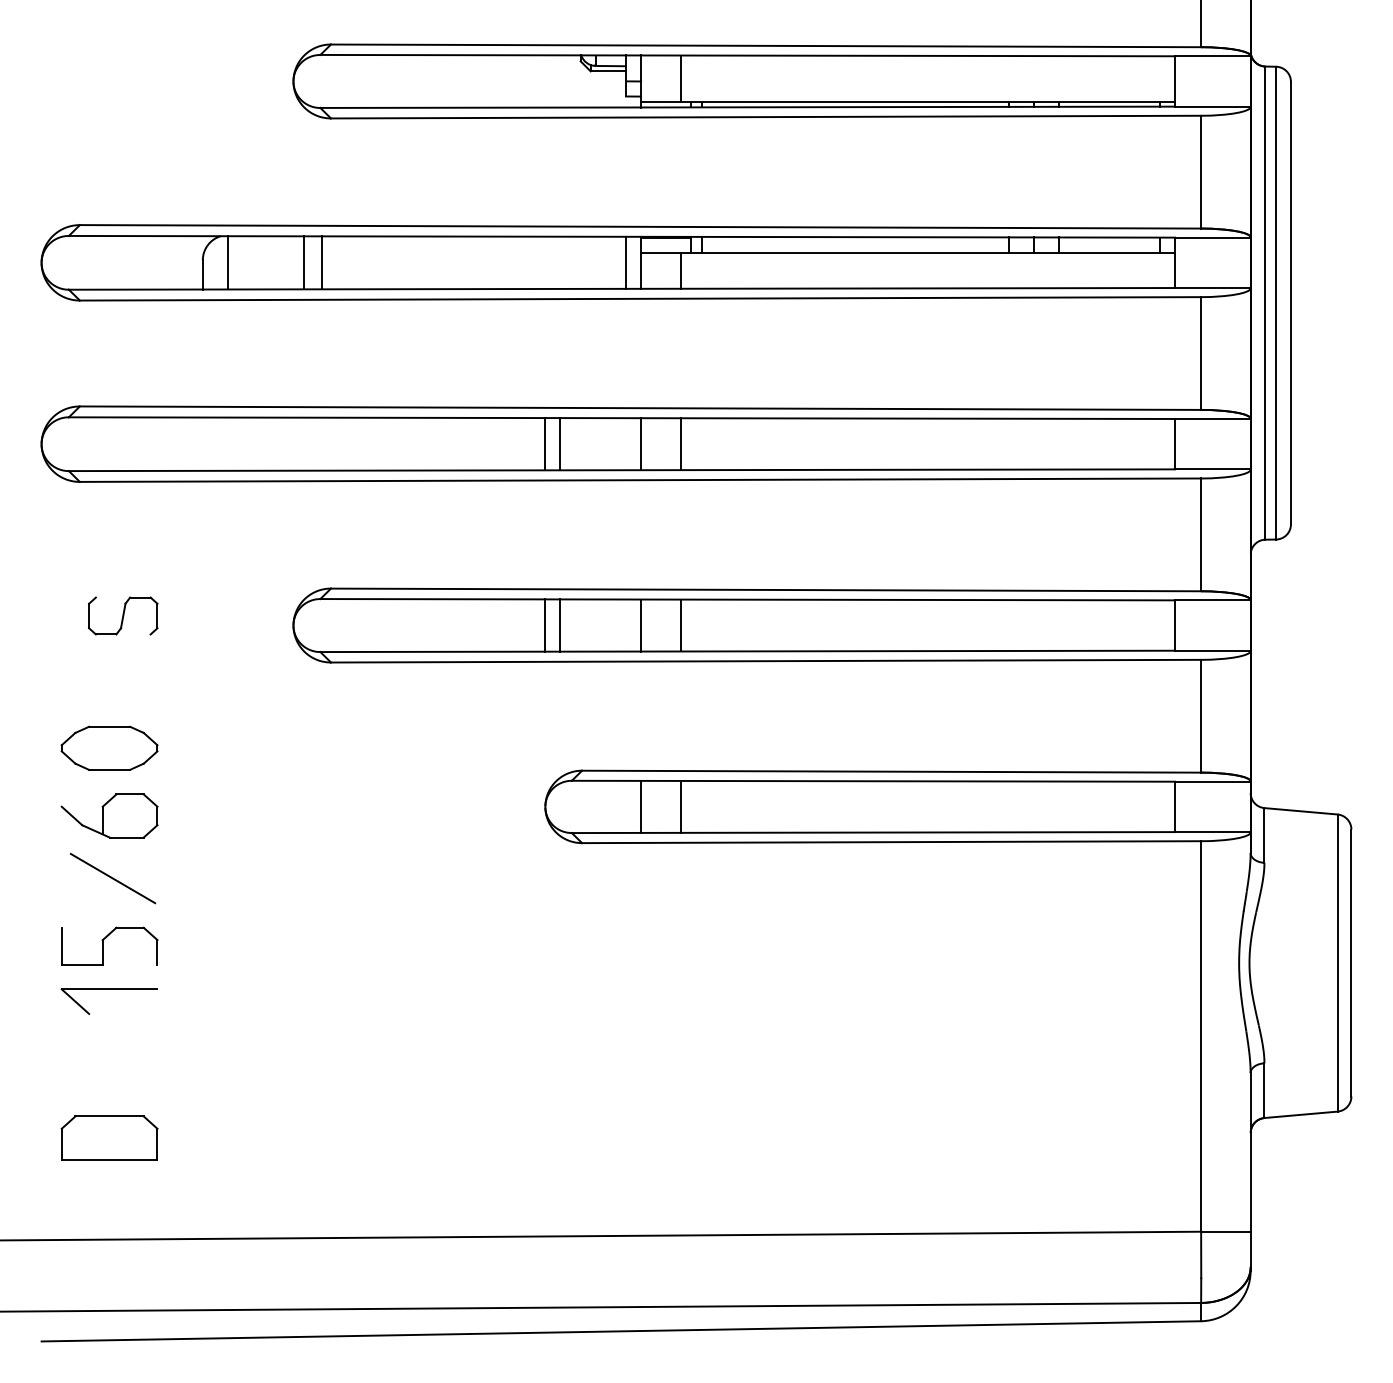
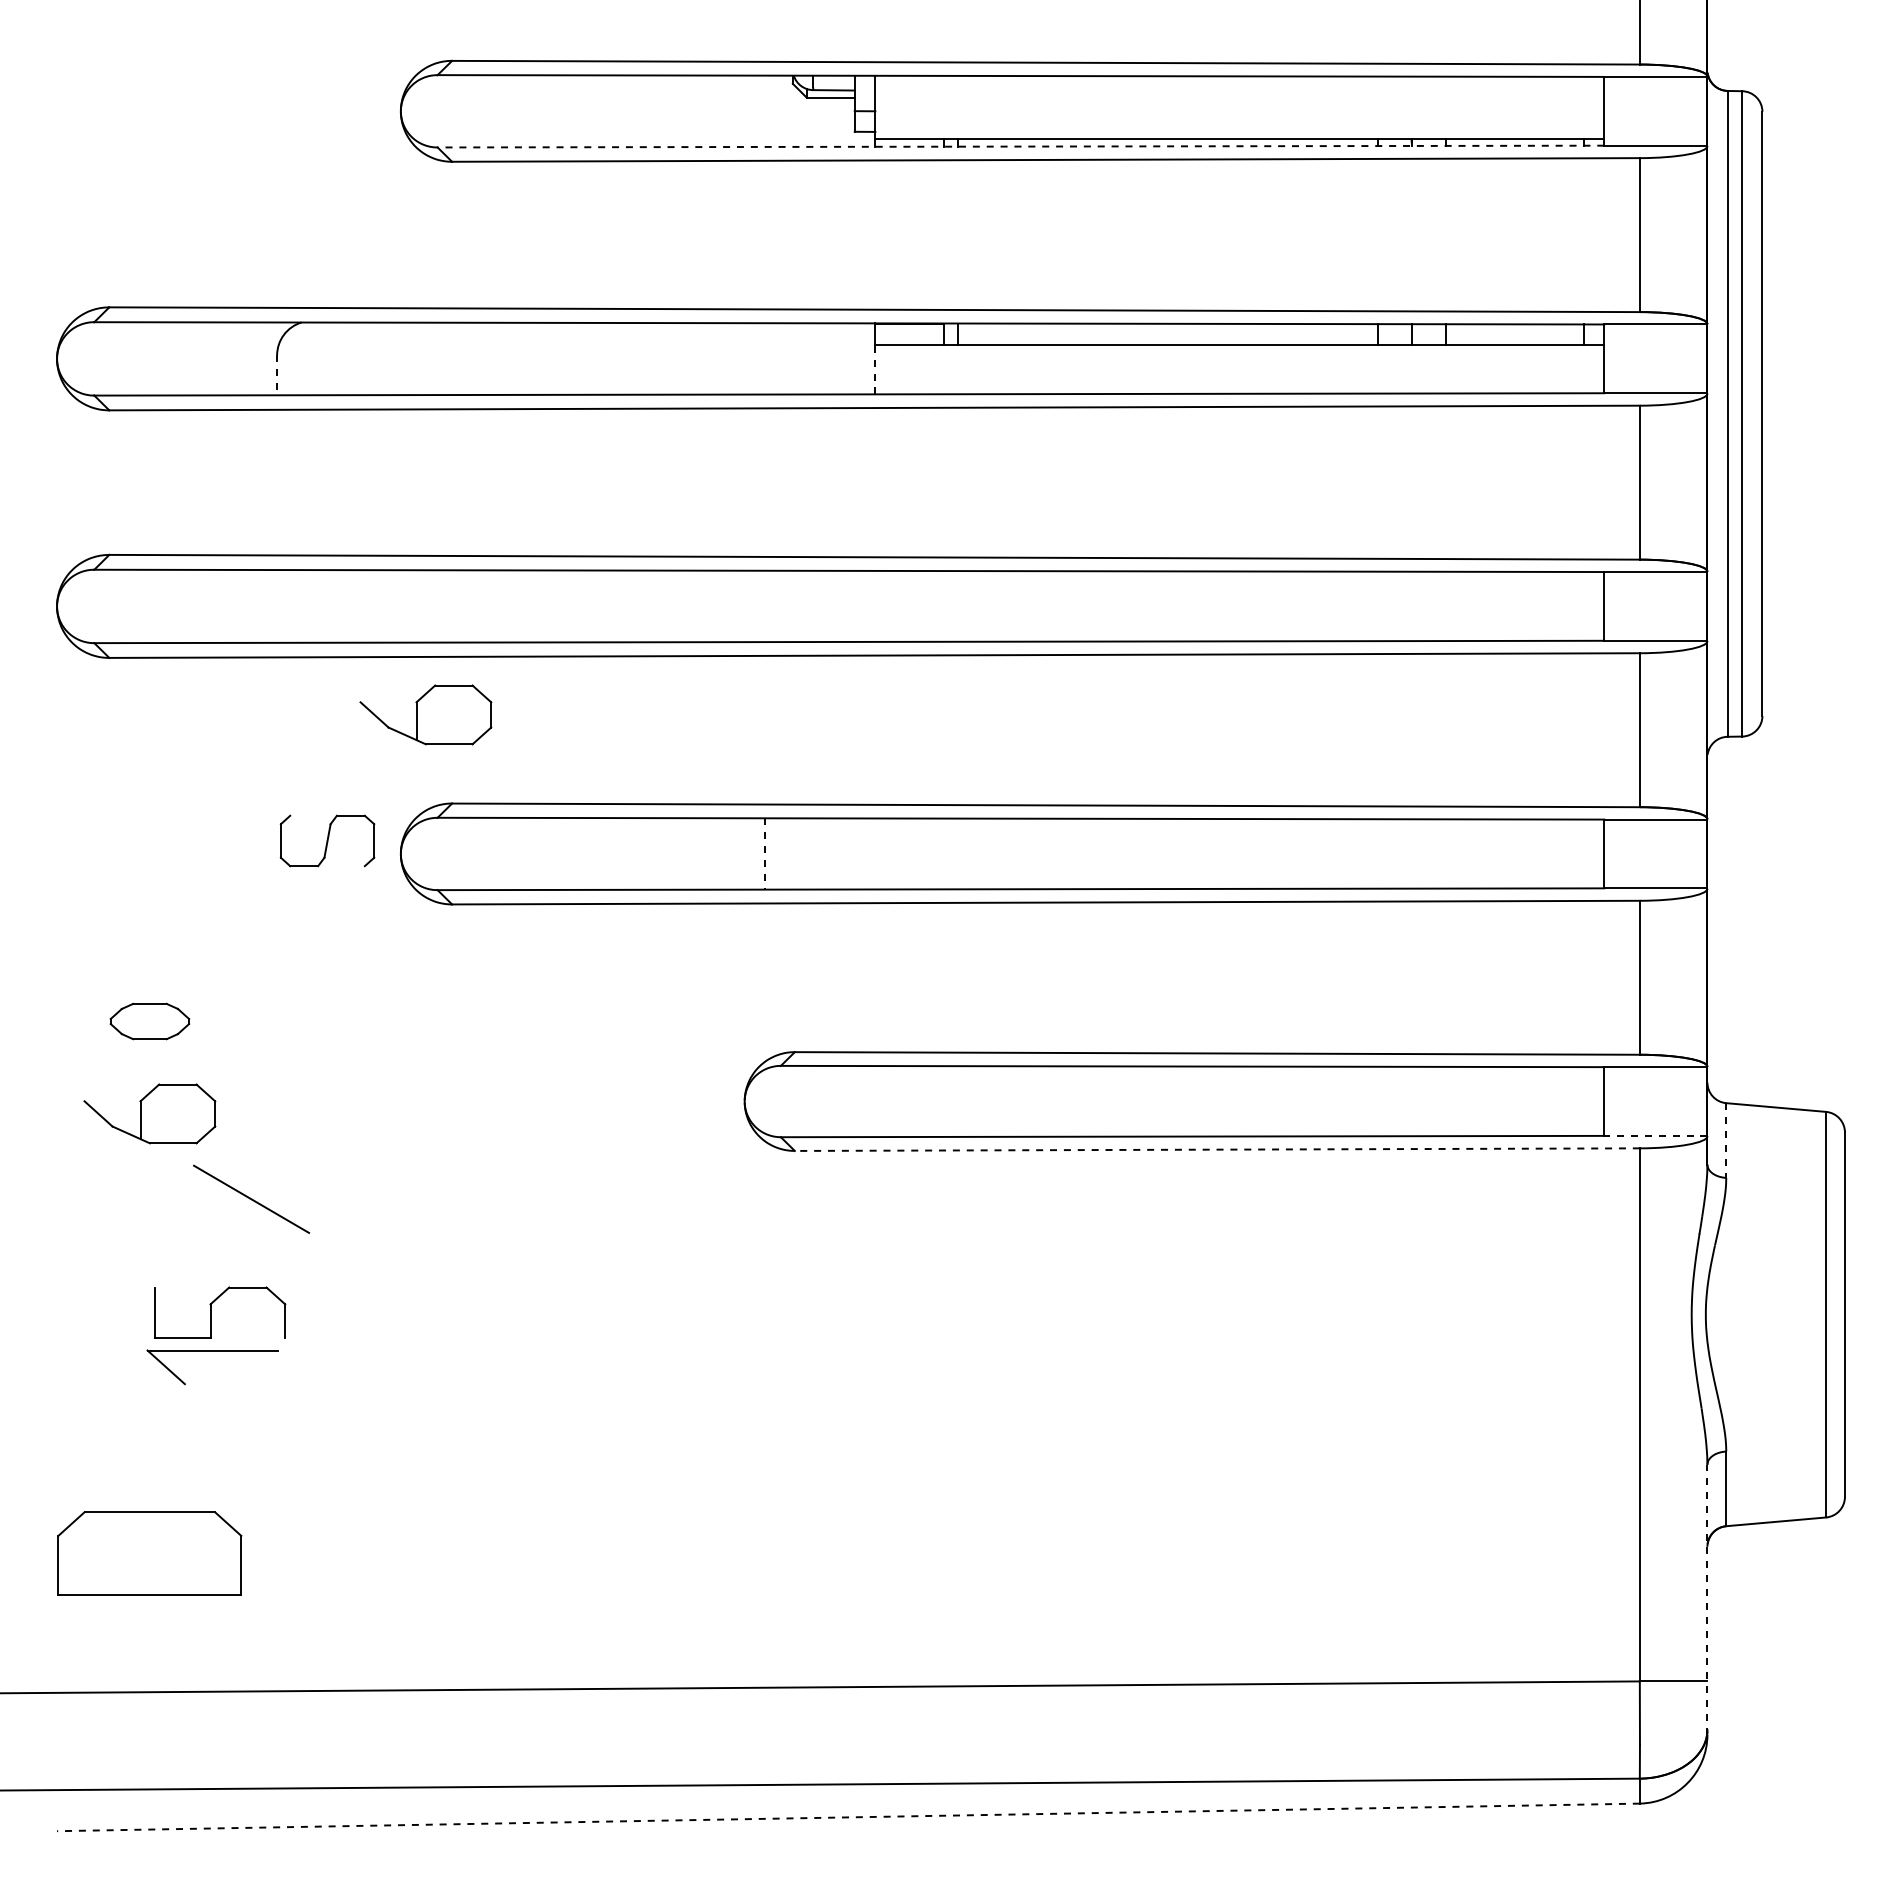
line: (680, 77) -> (929, 106), removed
line: (747, 107) -> (1020, 146), solid -> dashed
line: (228, 262) -> (311, 358), removed
line: (303, 262) -> (414, 358), removed
line: (321, 262) -> (439, 358), removed
line: (625, 262) -> (854, 358), removed
line: (641, 270) -> (875, 369), solid -> dashed
line: (680, 270) -> (929, 369), removed
line: (203, 275) -> (277, 375), solid -> dashed
line: (641, 443) -> (875, 605), removed
line: (545, 444) -> (744, 606), removed
line: (560, 444) -> (765, 606), removed
line: (680, 444) -> (929, 606), removed
part: (311, 523) -> (425, 714), added
part: (123, 615) -> (327, 840), moved
line: (545, 625) -> (744, 853), removed
line: (560, 625) -> (765, 854), solid -> dashed
line: (641, 625) -> (875, 853), removed
line: (680, 625) -> (929, 853), removed
part: (109, 748) -> (149, 1021), size x0.6
line: (641, 806) -> (875, 1101), removed
line: (680, 806) -> (929, 1101), removed
line: (1212, 831) -> (1655, 1135), solid -> dashed
line: (1264, 836) -> (1726, 1141), solid -> dashed
line: (891, 842) -> (1216, 1149), solid -> dashed
line: (112, 877) -> (251, 1198), moved
part: (103, 946) -> (211, 1312), moved
part: (109, 990) -> (212, 1351), moved
part: (109, 1138) -> (149, 1553), size x1.4
line: (1250, 1171) -> (1707, 1599), solid -> dashed
line: (620, 1331) -> (847, 1817), solid -> dashed

